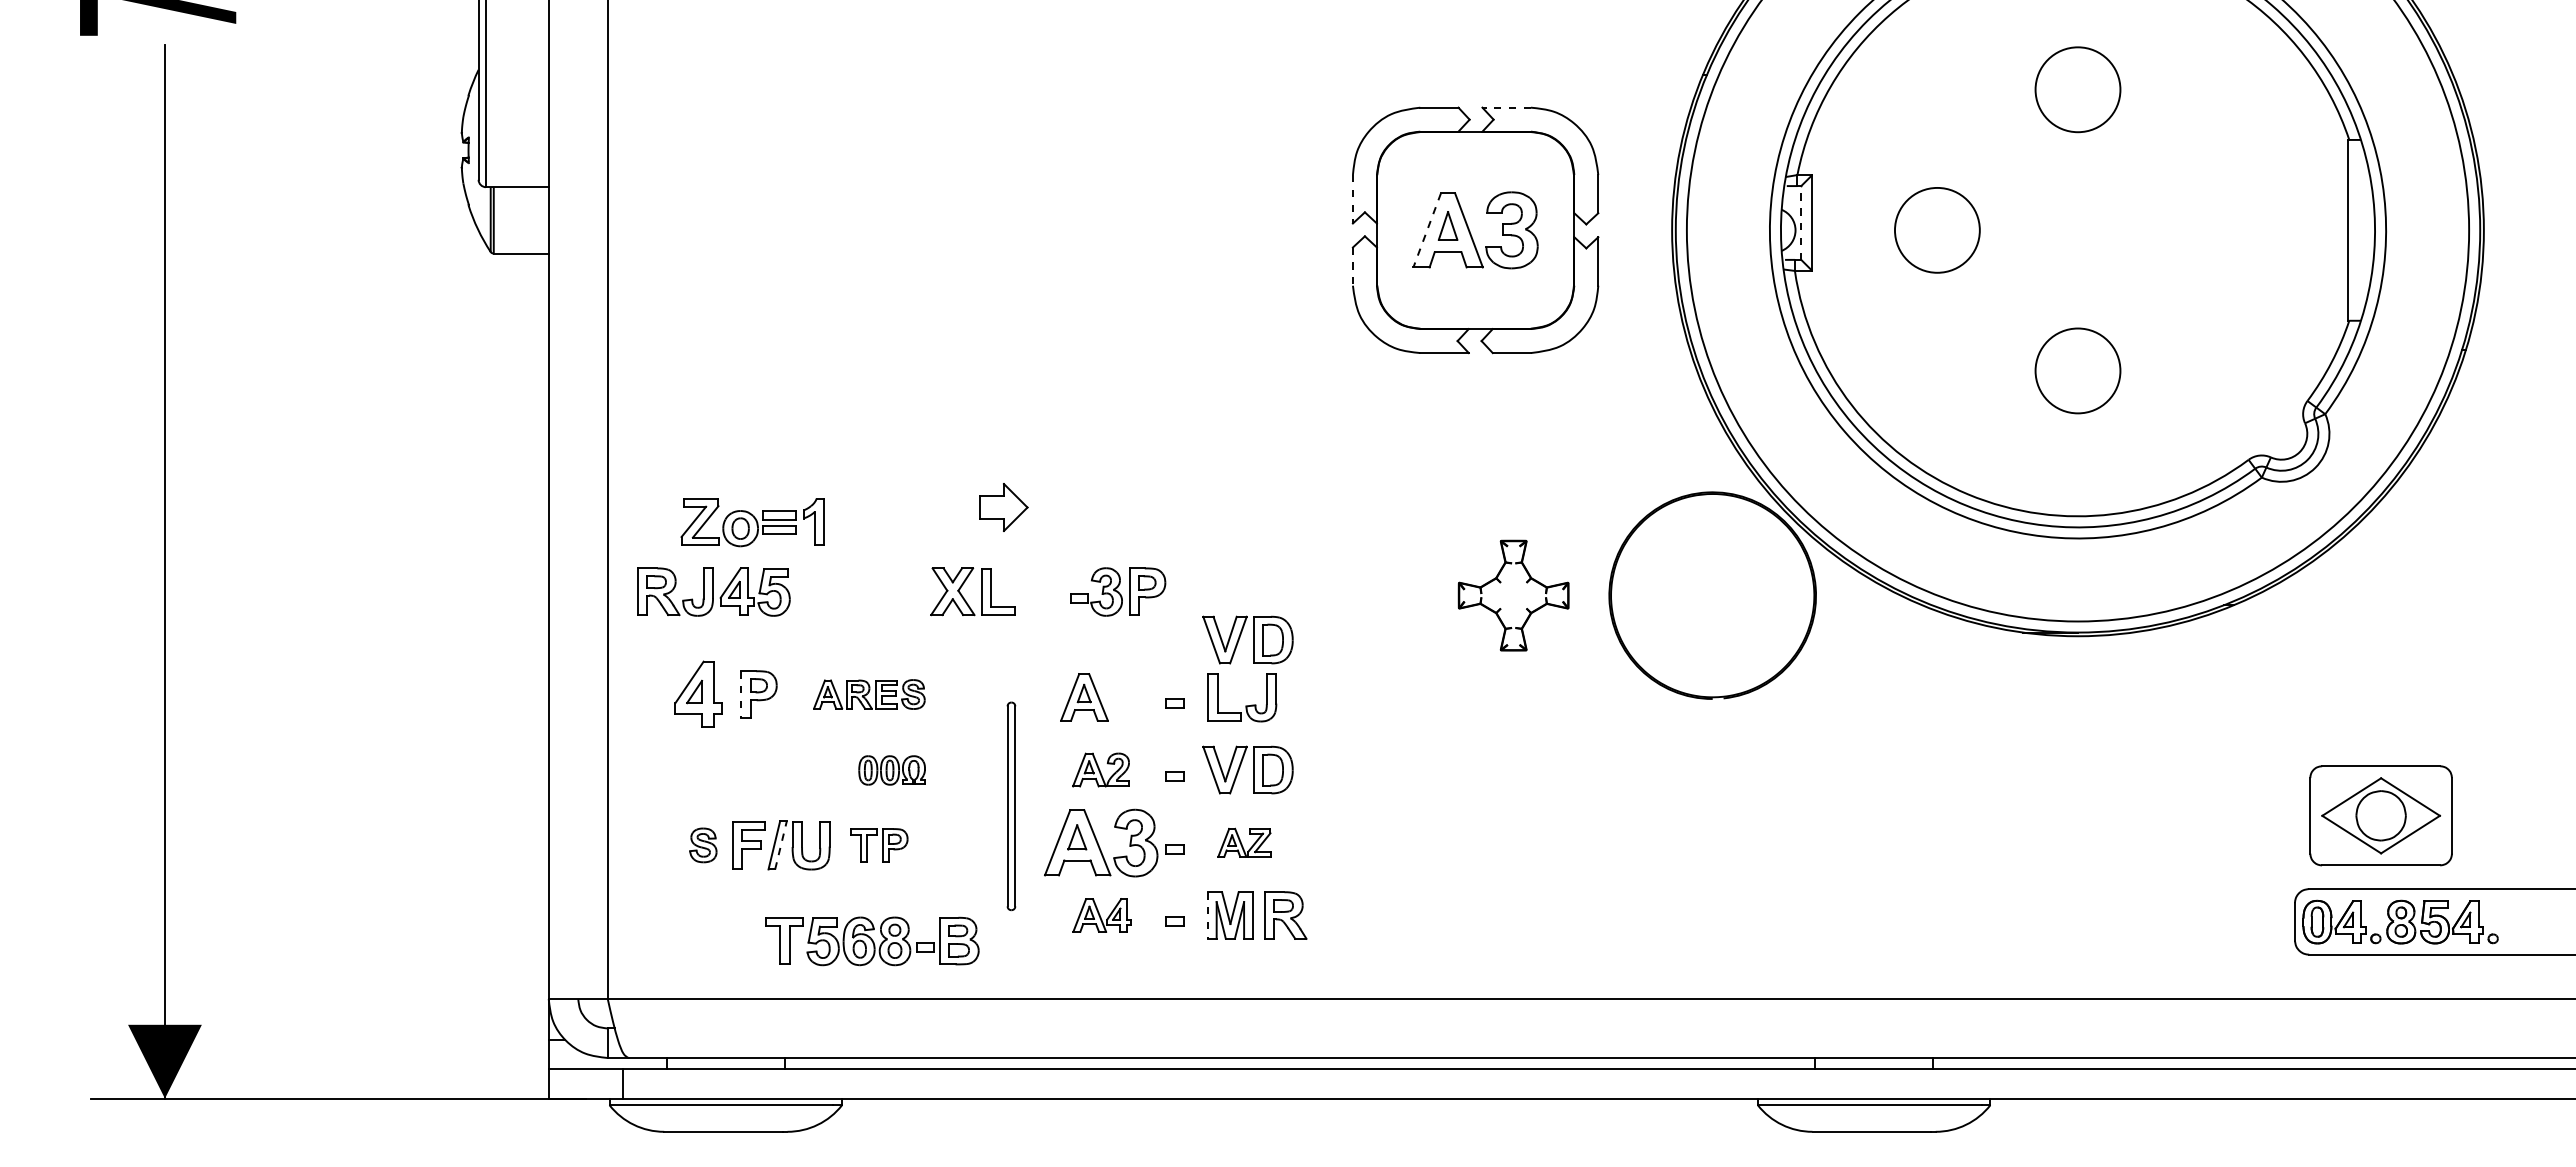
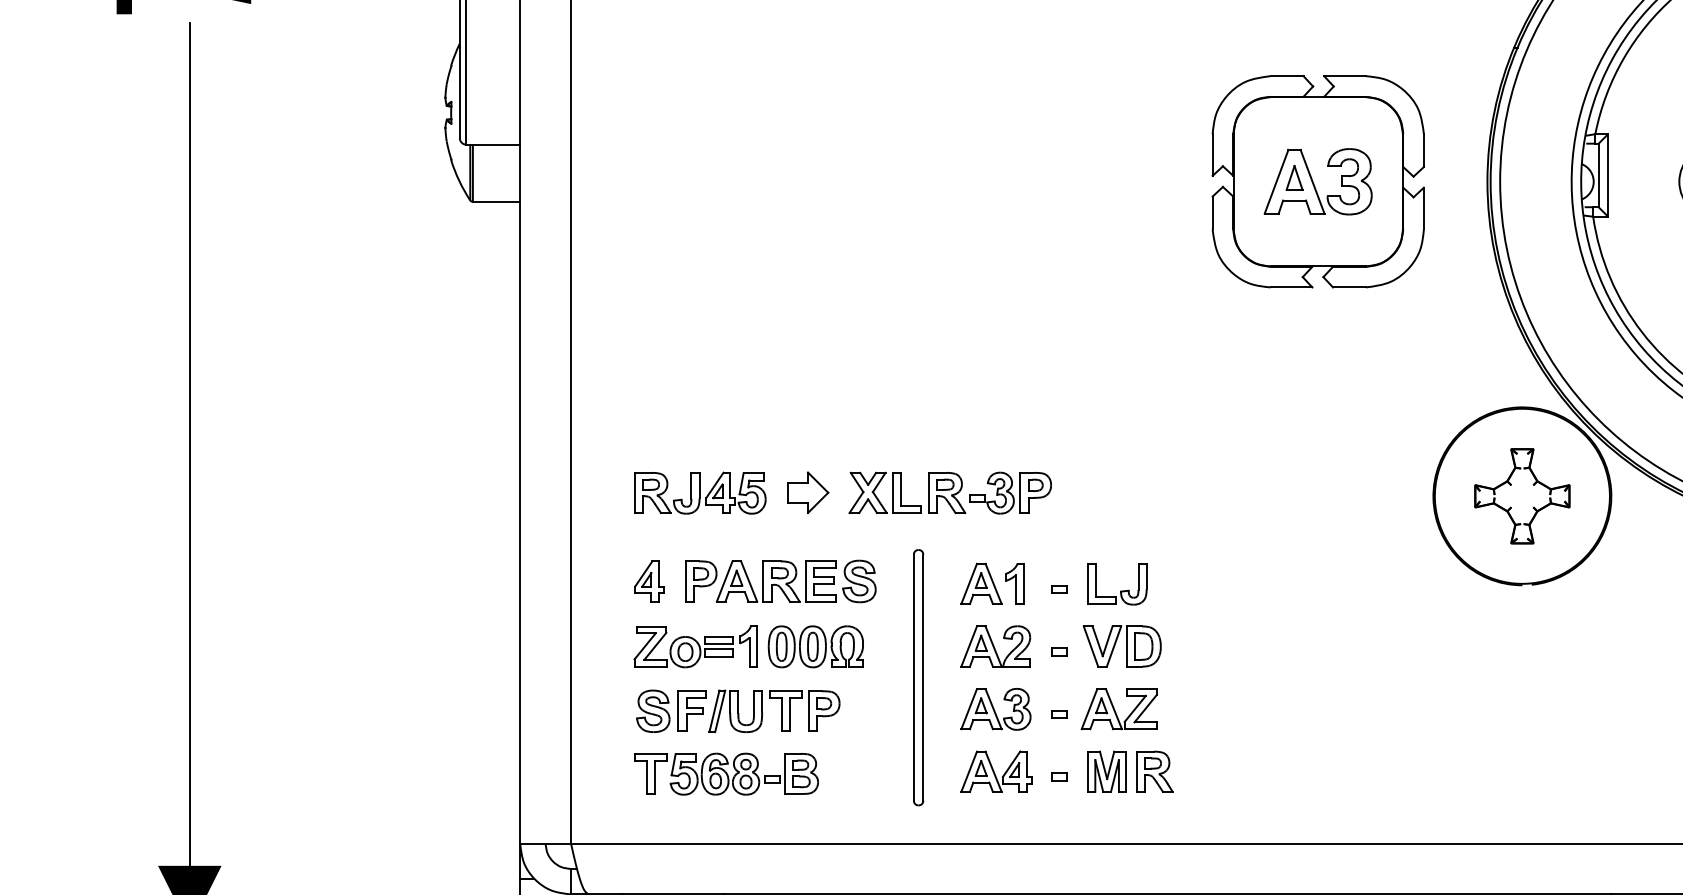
line: (1506, 107) -> (1344, 76), dashed -> solid
line: (1352, 199) -> (1212, 155), dashed -> solid
line: (1801, 222) -> (1598, 175), dashed -> solid
line: (1427, 230) -> (1276, 181), dashed -> solid
line: (1352, 267) -> (1212, 213), dashed -> solid
part: (1003, 507) -> (807, 492), moved
part: (752, 522) -> (695, 646), moved
part: (713, 591) -> (699, 492), moved
part: (1044, 591) -> (947, 492), added
part: (1513, 595) -> (1522, 496), moved
part: (1247, 639) -> (1121, 534), removed
part: (698, 694) -> (649, 581), size x0.71
part: (869, 694) -> (796, 581), size x1.67
line: (741, 695) -> (686, 582), dashed -> solid
part: (1123, 697) -> (1015, 584), added
part: (1100, 769) -> (995, 646), size x1.43
part: (891, 770) -> (815, 646), size x1.67
part: (1011, 806) -> (918, 677), size x1.43
part: (1101, 842) -> (996, 708), size x0.71
part: (1244, 842) -> (1119, 708), size x1.67
part: (703, 845) -> (653, 711), size x1.43
line: (781, 845) -> (720, 711), dashed -> solid
part: (879, 845) -> (805, 711), size x1.43
part: (1101, 915) -> (996, 771), size x1.43
line: (1207, 916) -> (1087, 772), dashed -> solid
part: (872, 941) -> (726, 774), moved

